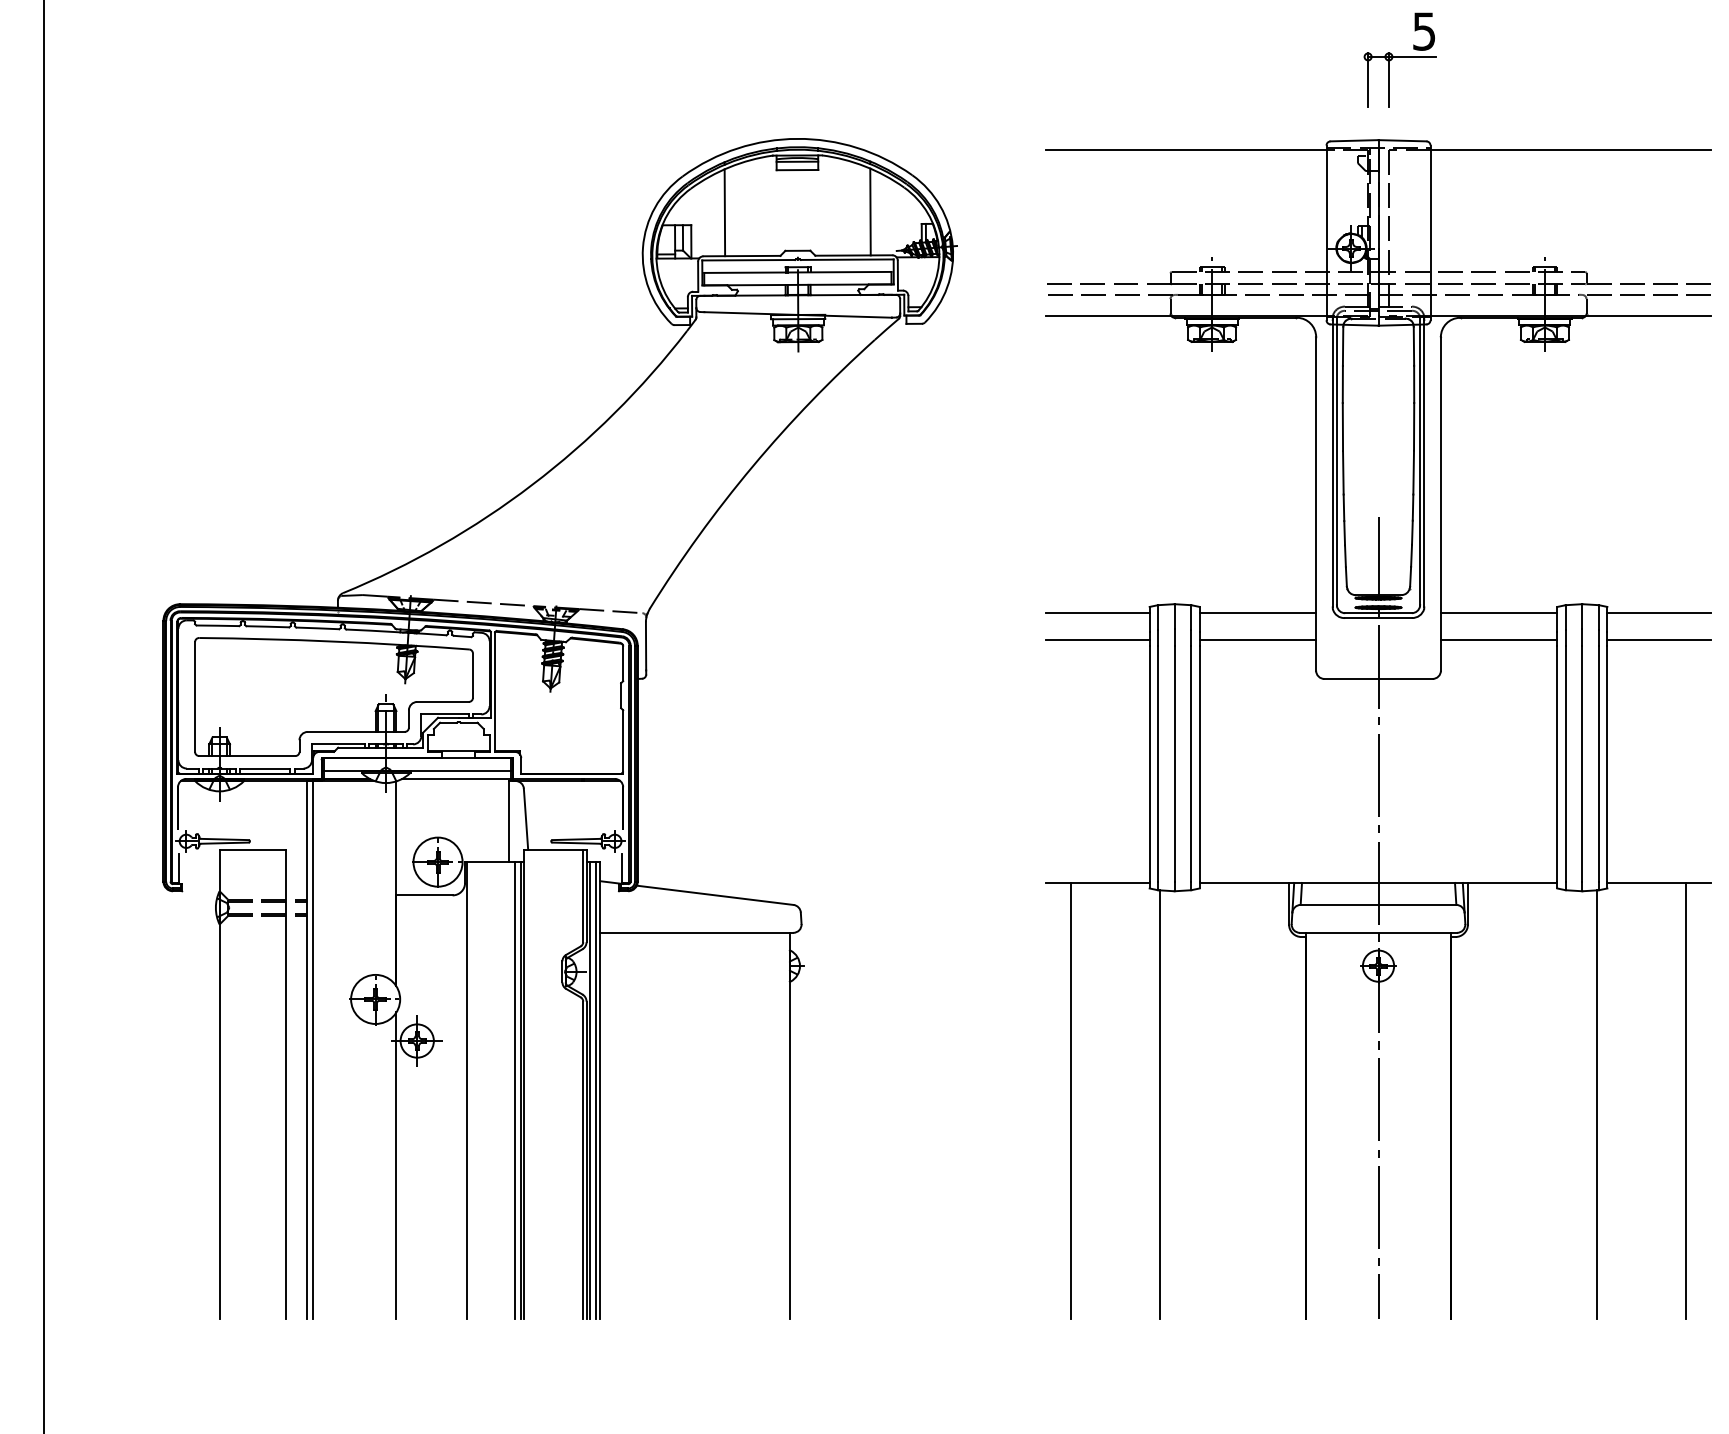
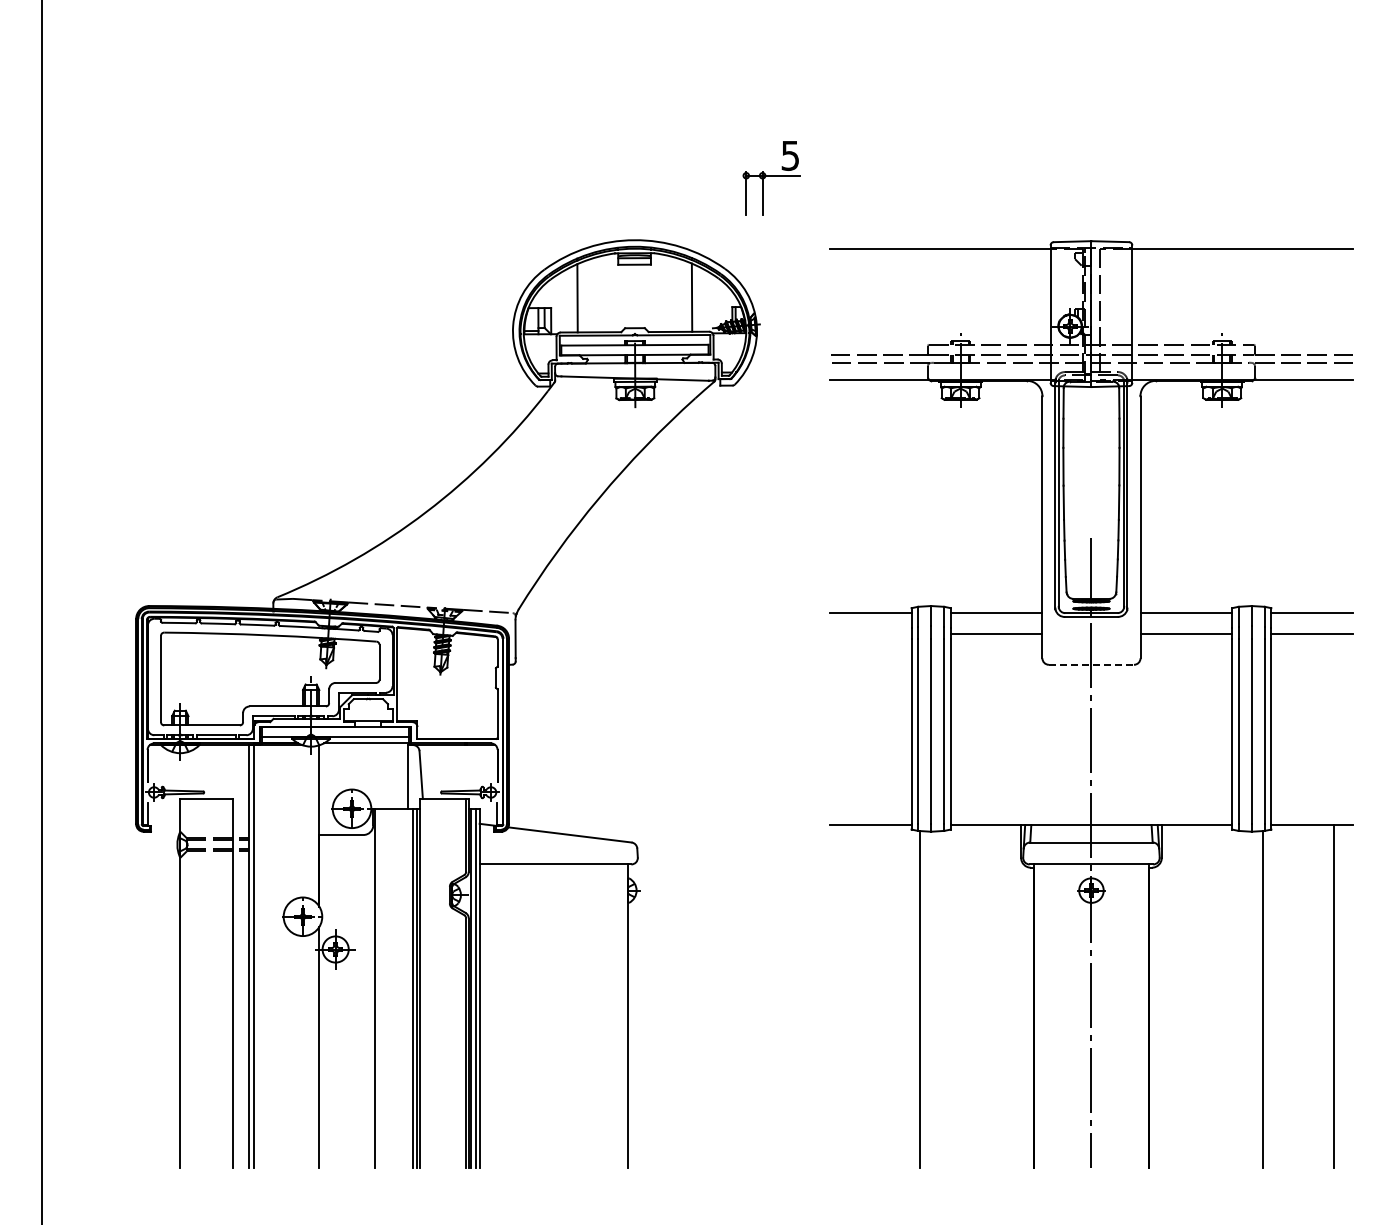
part: (1400, 60) -> (771, 178), moved
line: (1097, 640) -> (870, 634), removed
line: (1378, 678) -> (1091, 664), solid -> dashed
line: (1070, 1100) -> (849, 996), removed

